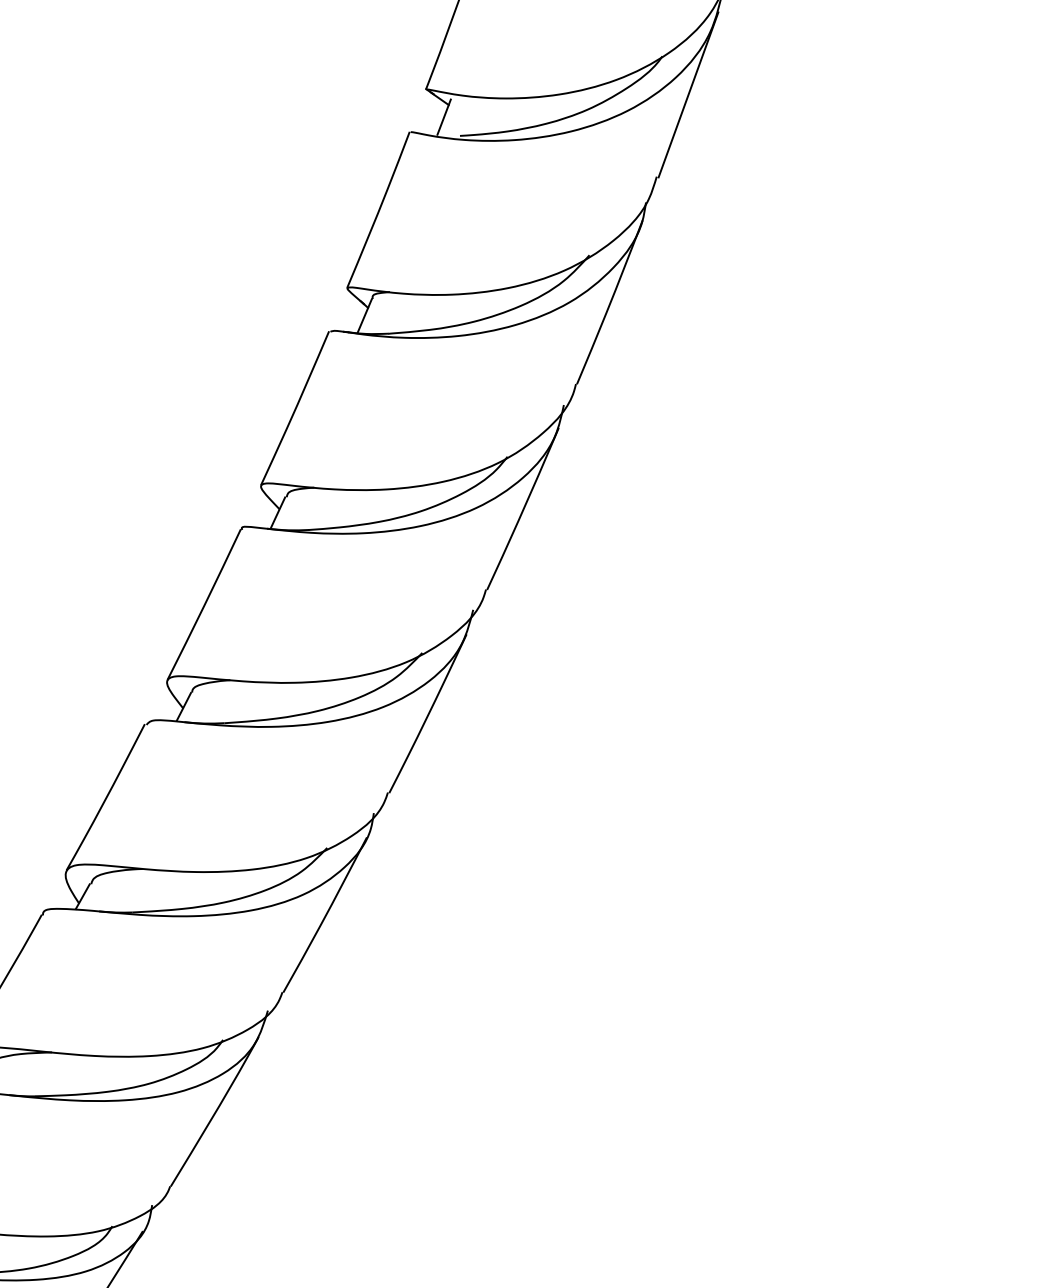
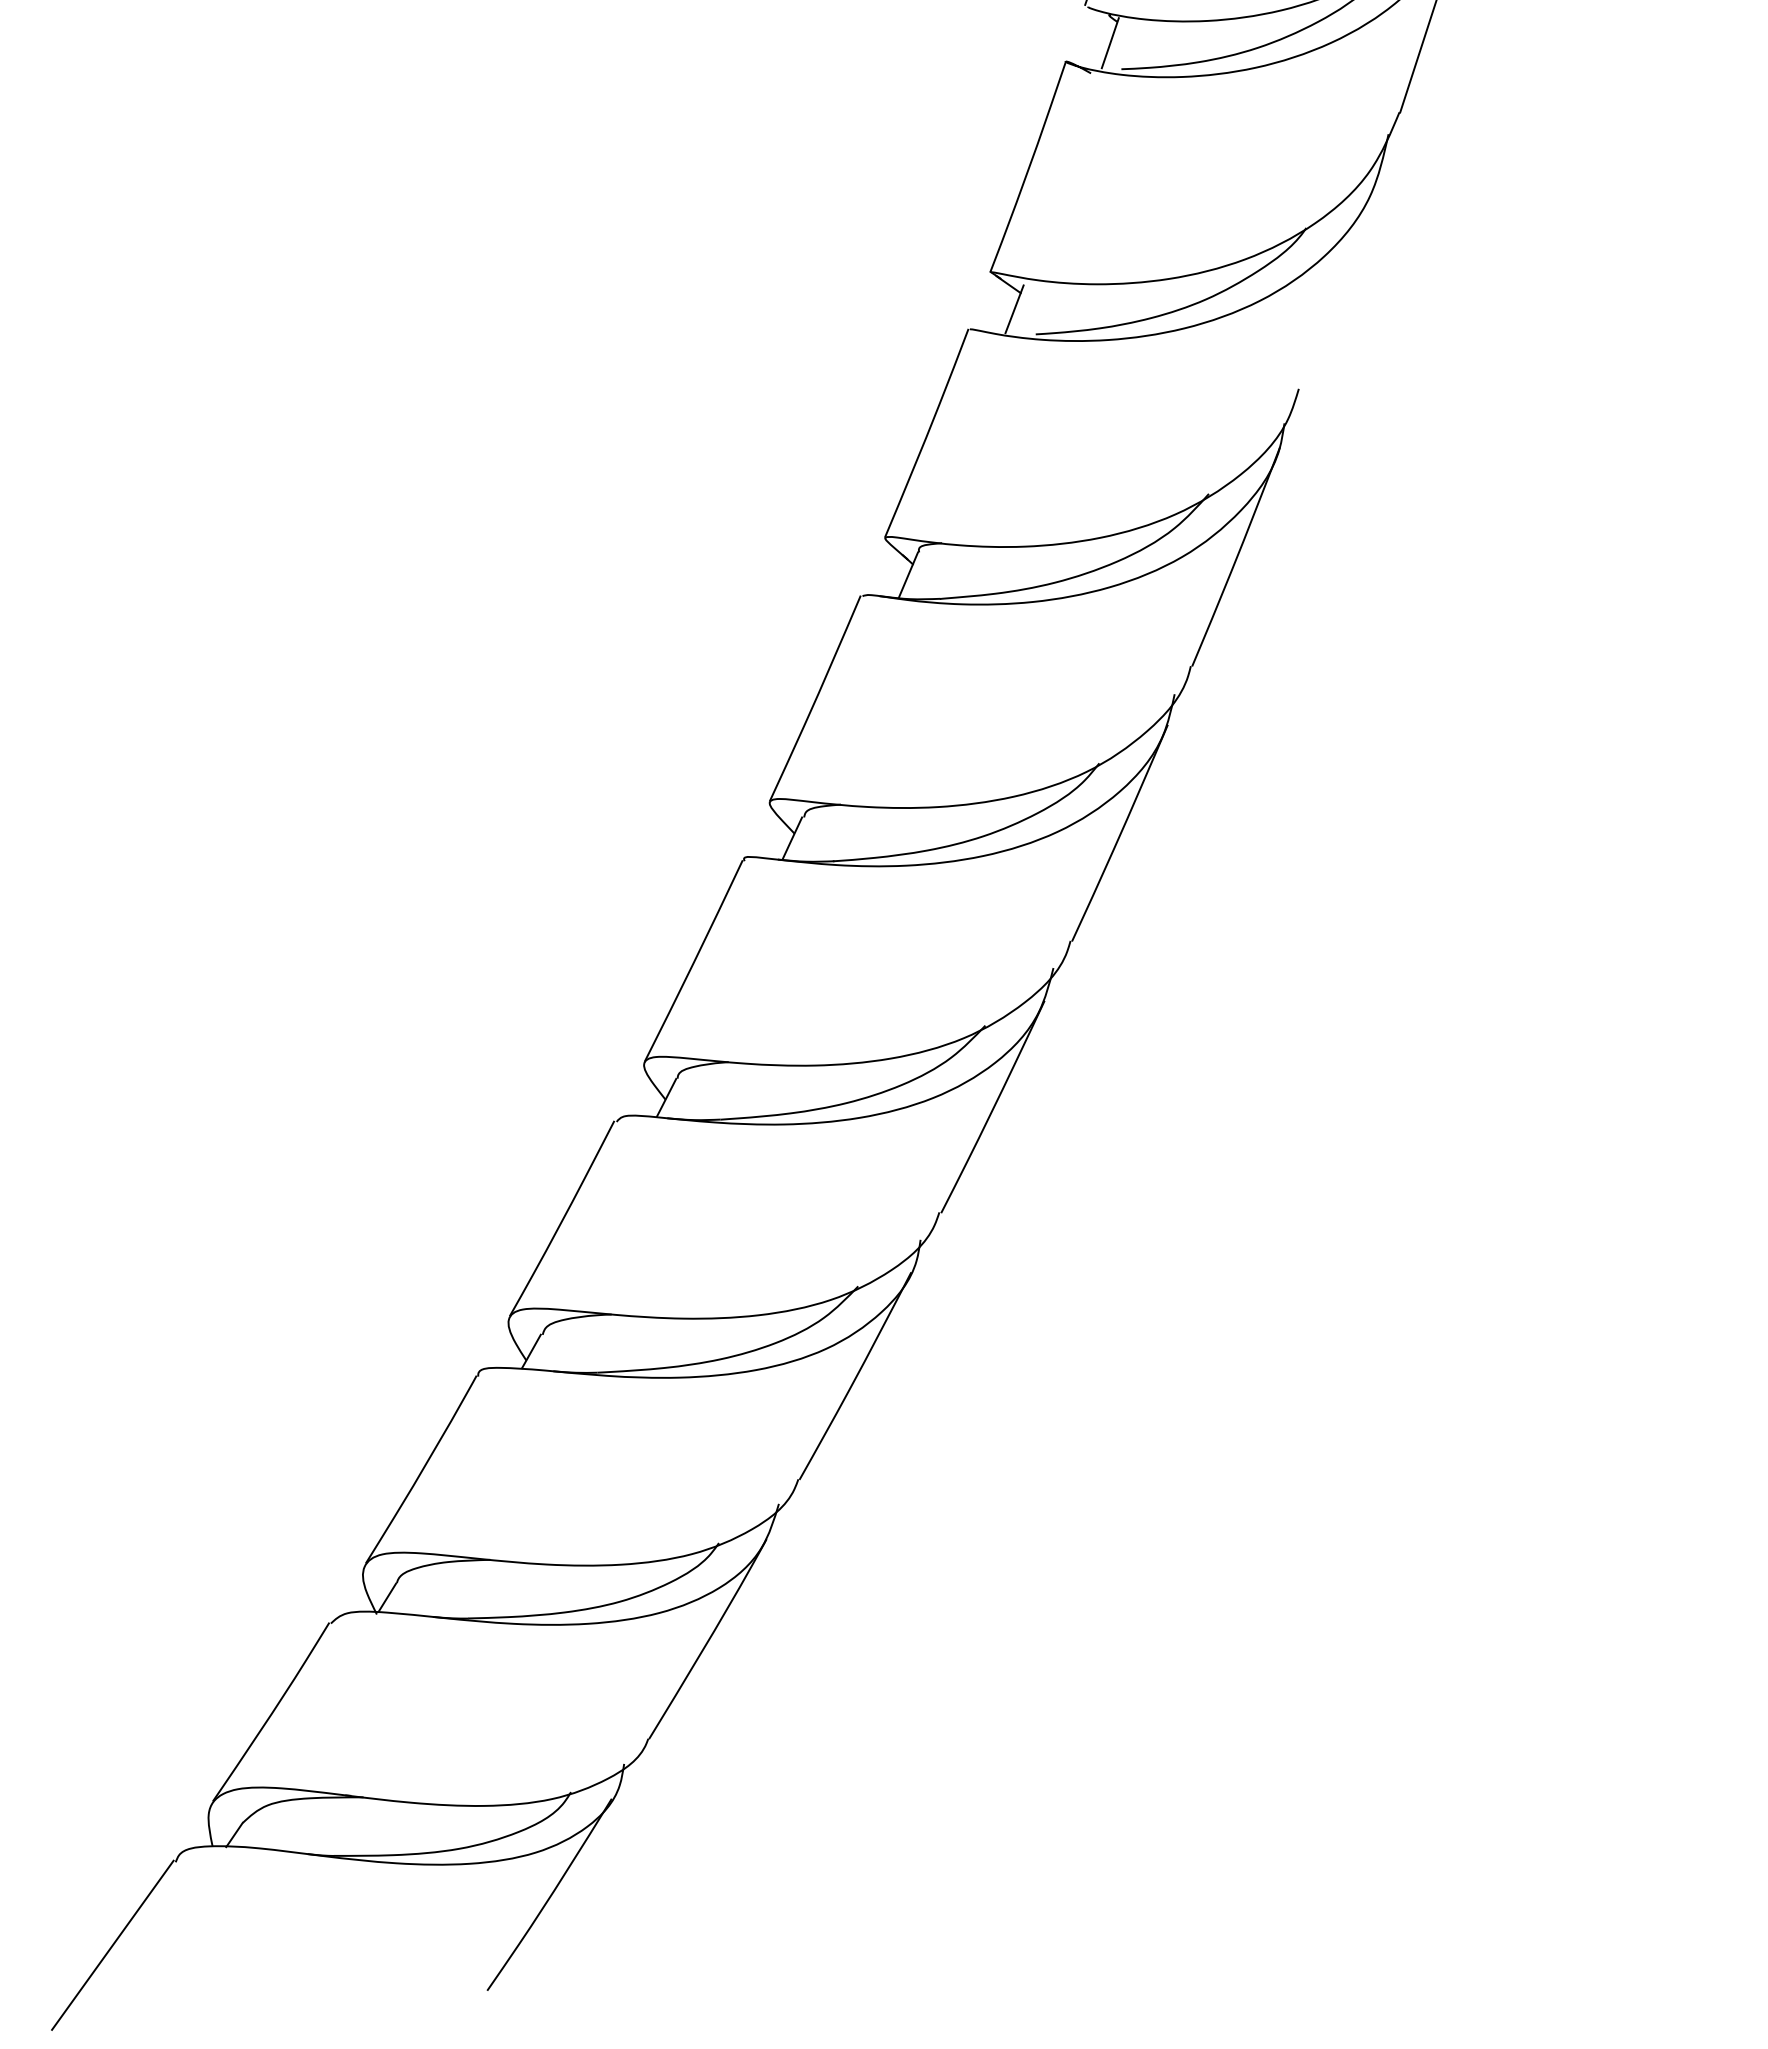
line: (688, 94) -> (1341, 279), removed

